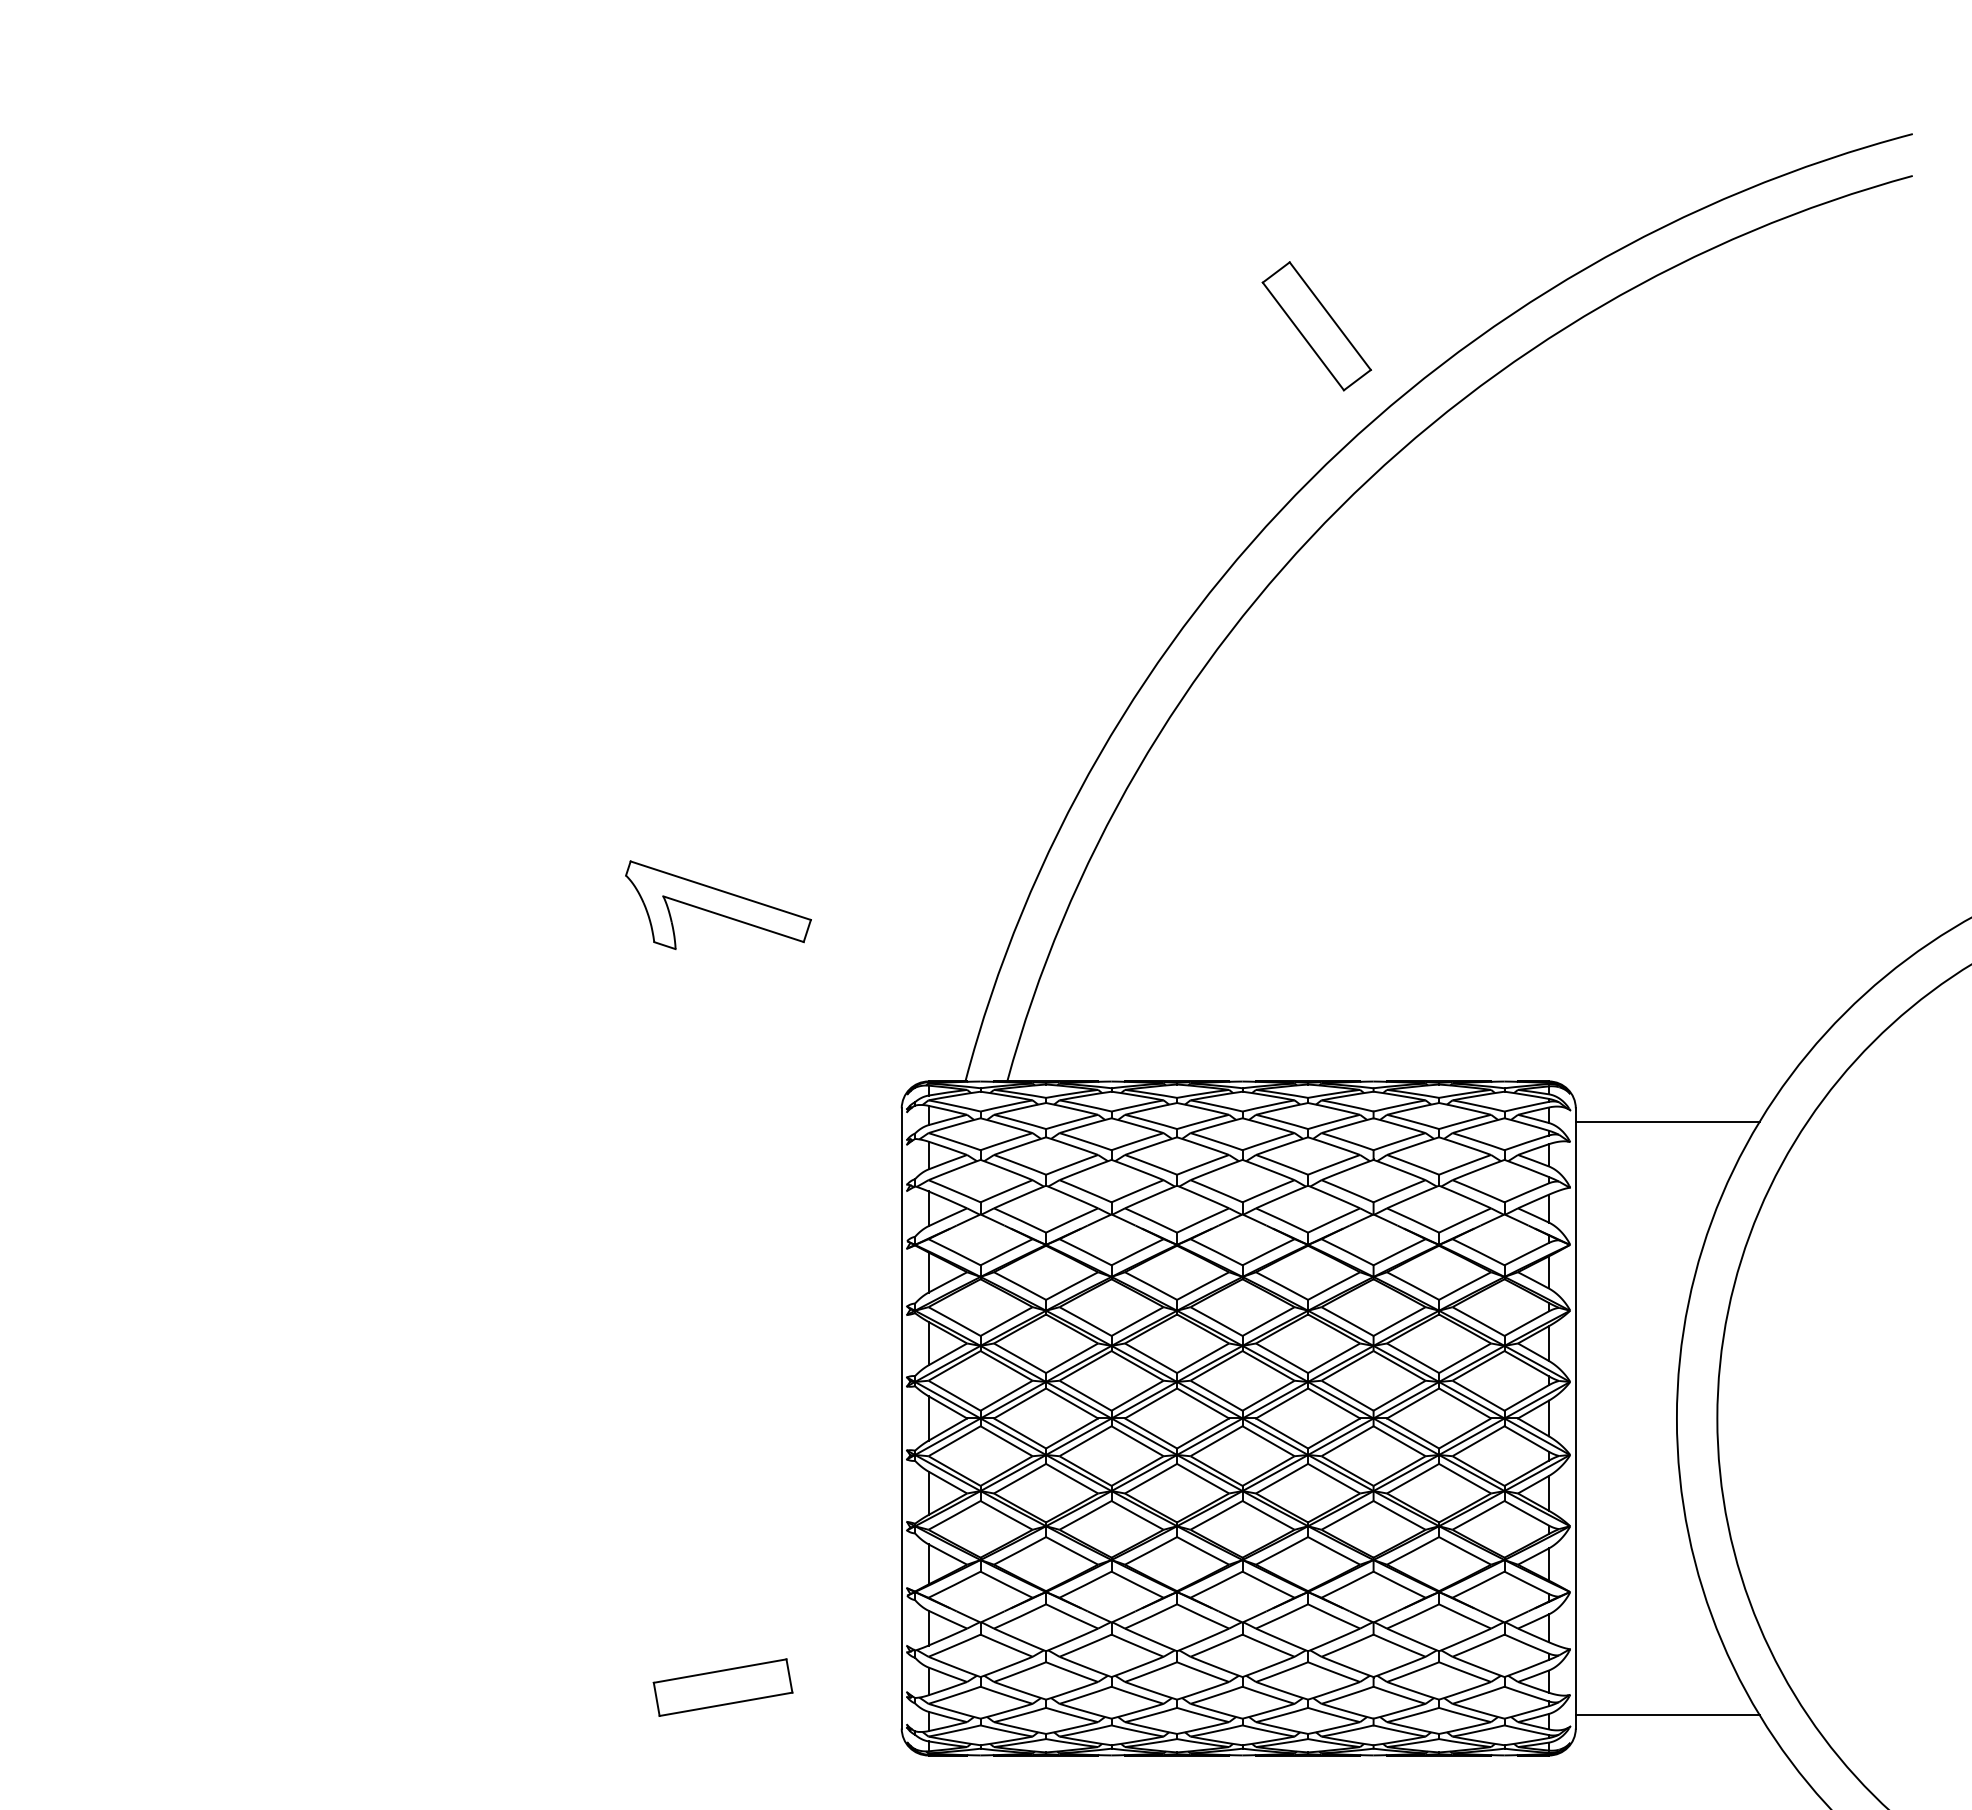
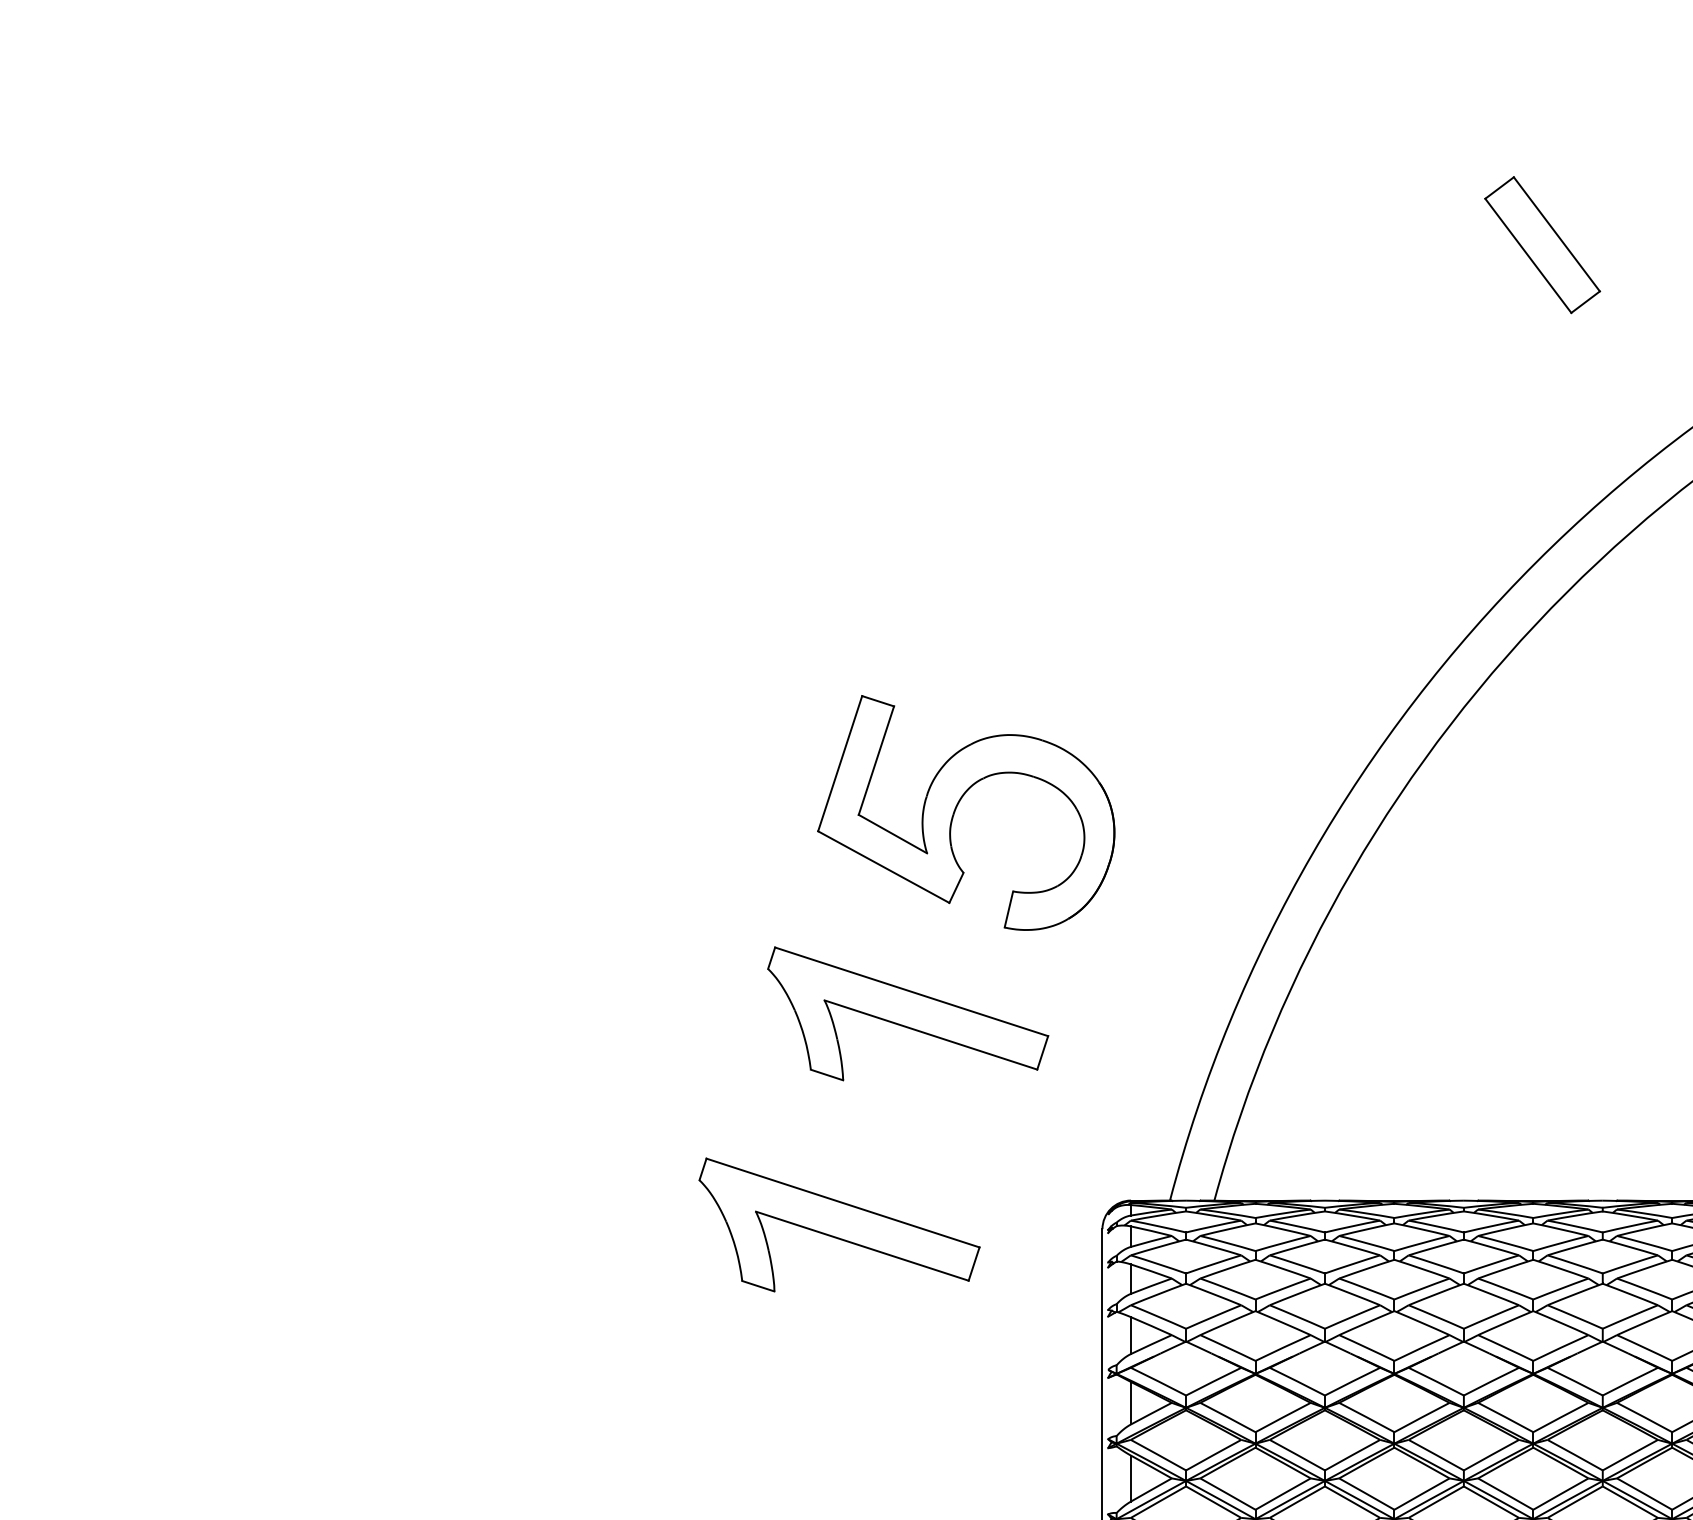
part: (1316, 326) -> (1542, 245), moved
part: (764, 711) -> (956, 808), added
part: (718, 904) -> (908, 1012), size x1.43
part: (653, 1104) -> (839, 1225), added

